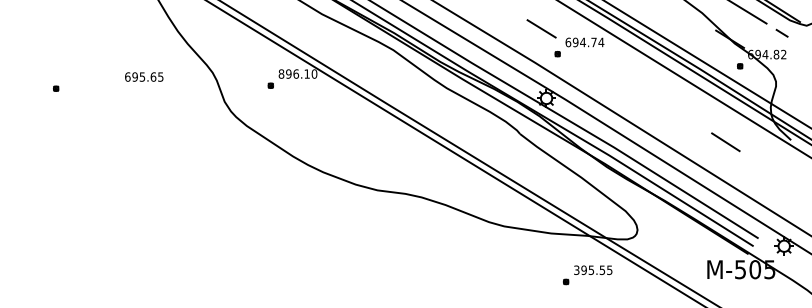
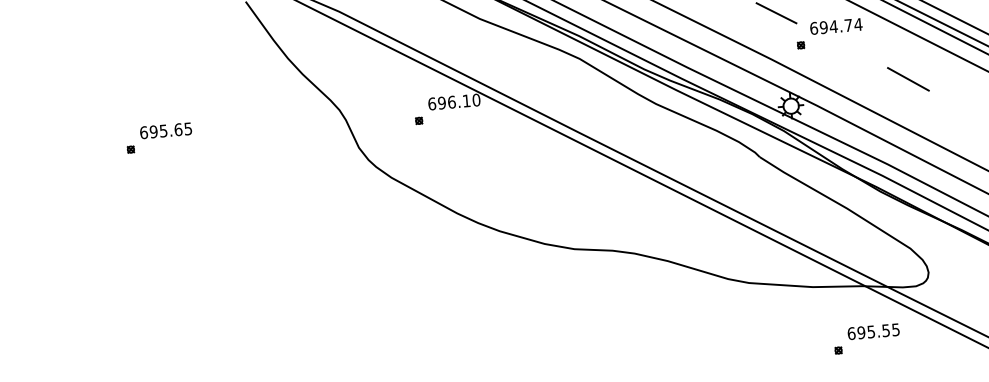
text: (281, 73) -> (432, 103), 896.10 -> 696.10
text: (144, 76) -> (166, 130), moved
line: (634, 85) -> (907, 78), added
text: (576, 269) -> (851, 332), 395.55 -> 695.55

